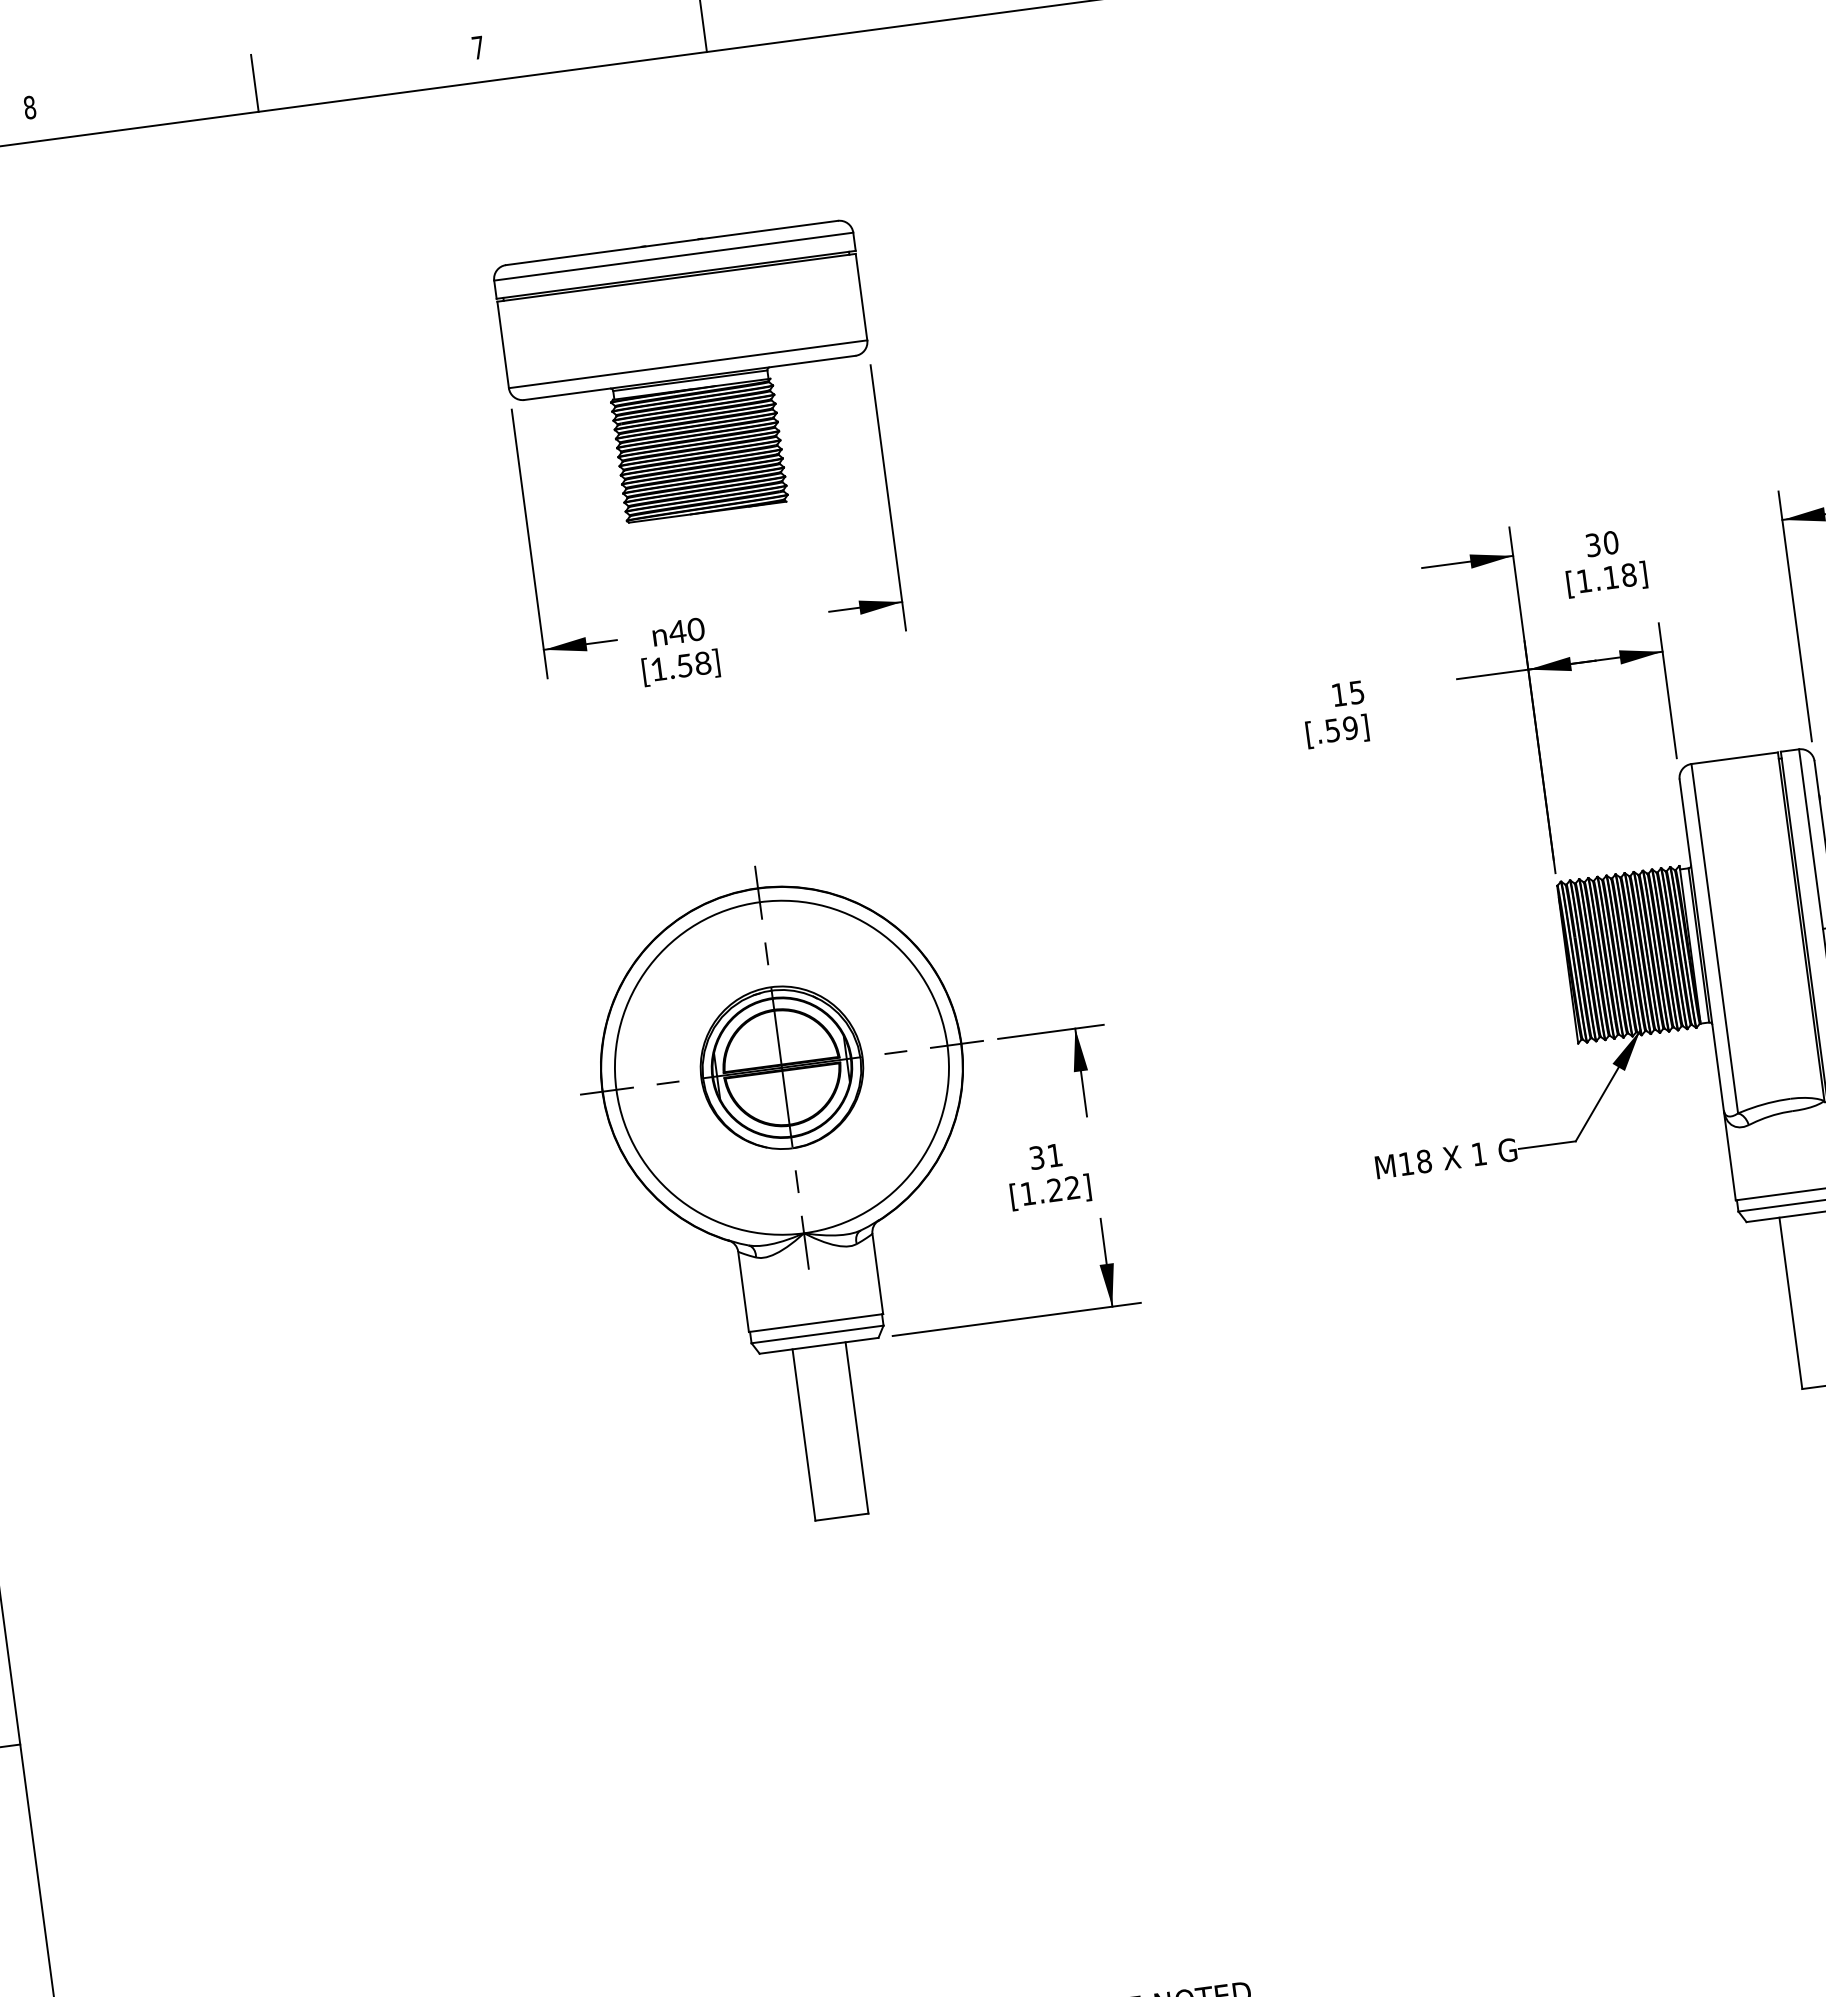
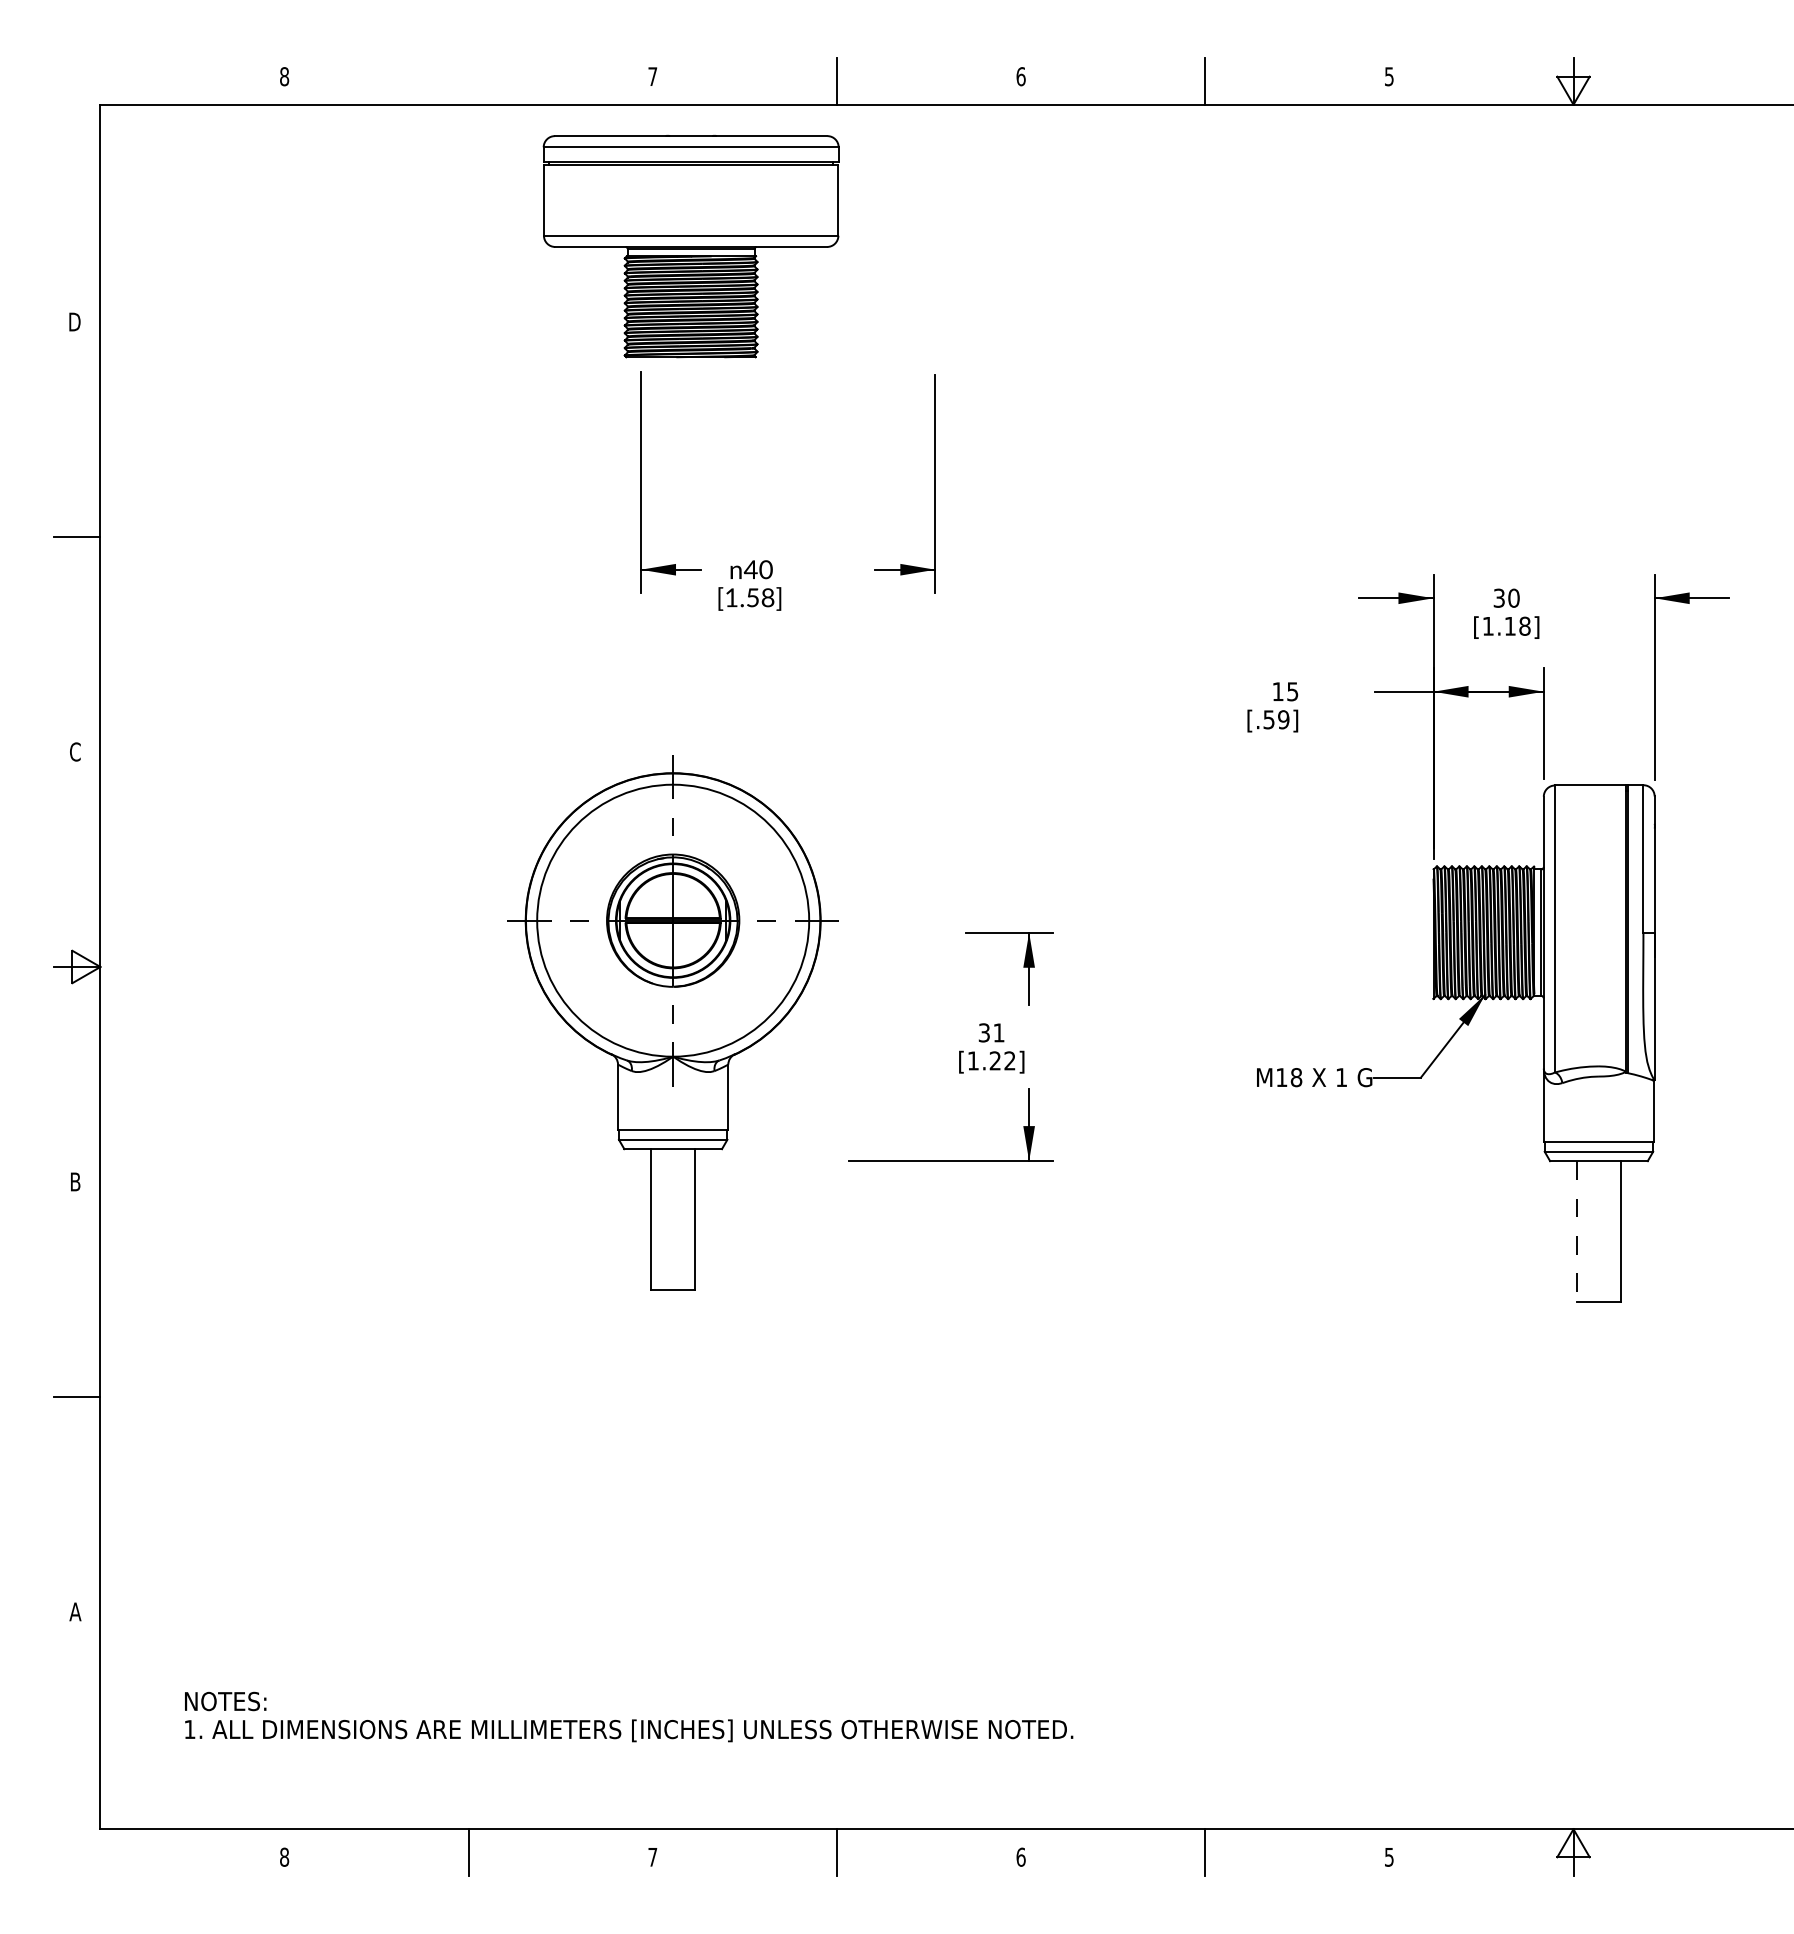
line: (254, 83) -> (468, 81), removed
part: (689, 377) -> (690, 246), moved
part: (797, 1191) -> (672, 1022), moved
line: (1791, 1304) -> (1577, 1232), solid -> dashed

